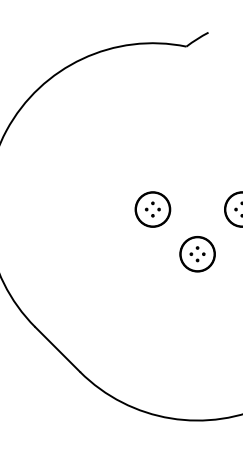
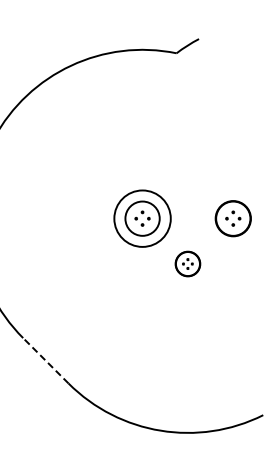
circle: (152, 209) -> (142, 218), size x1.6
part: (197, 253) -> (187, 263), size x0.7
line: (57, 349) -> (45, 360), solid -> dashed

